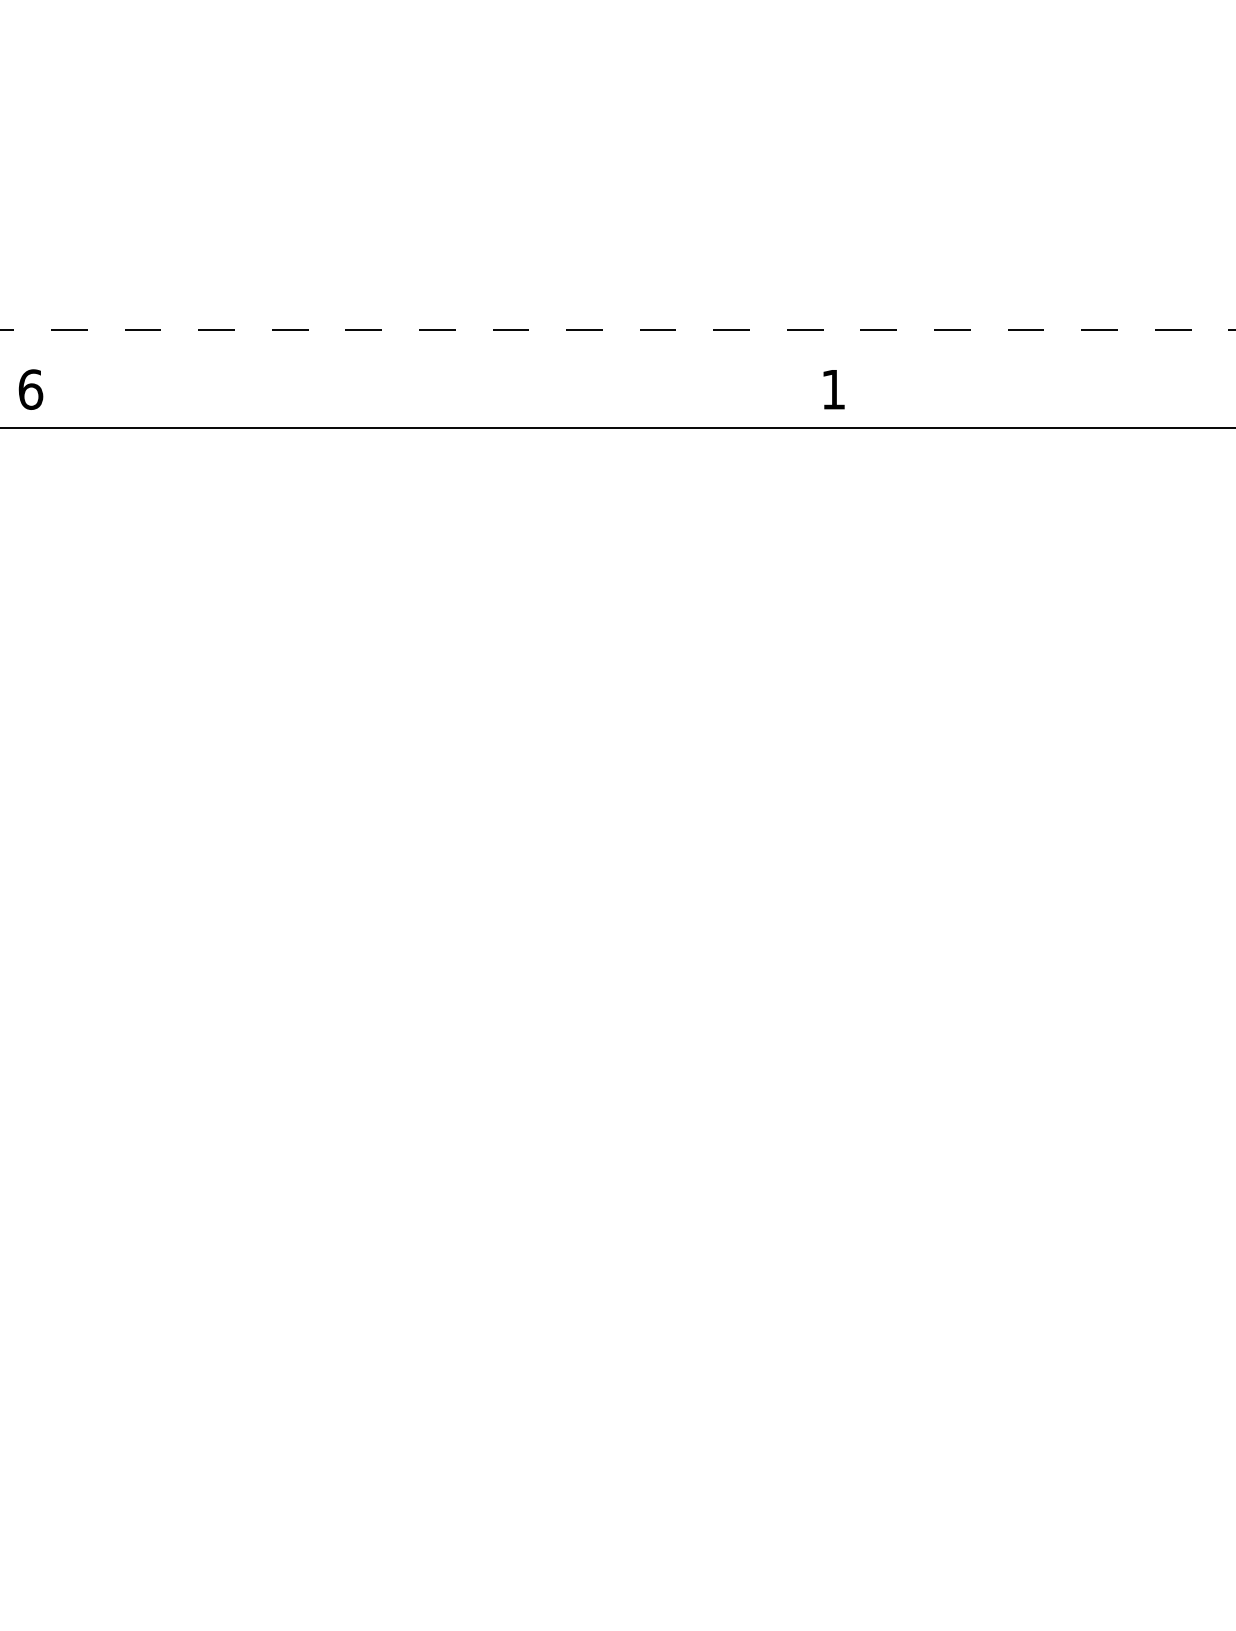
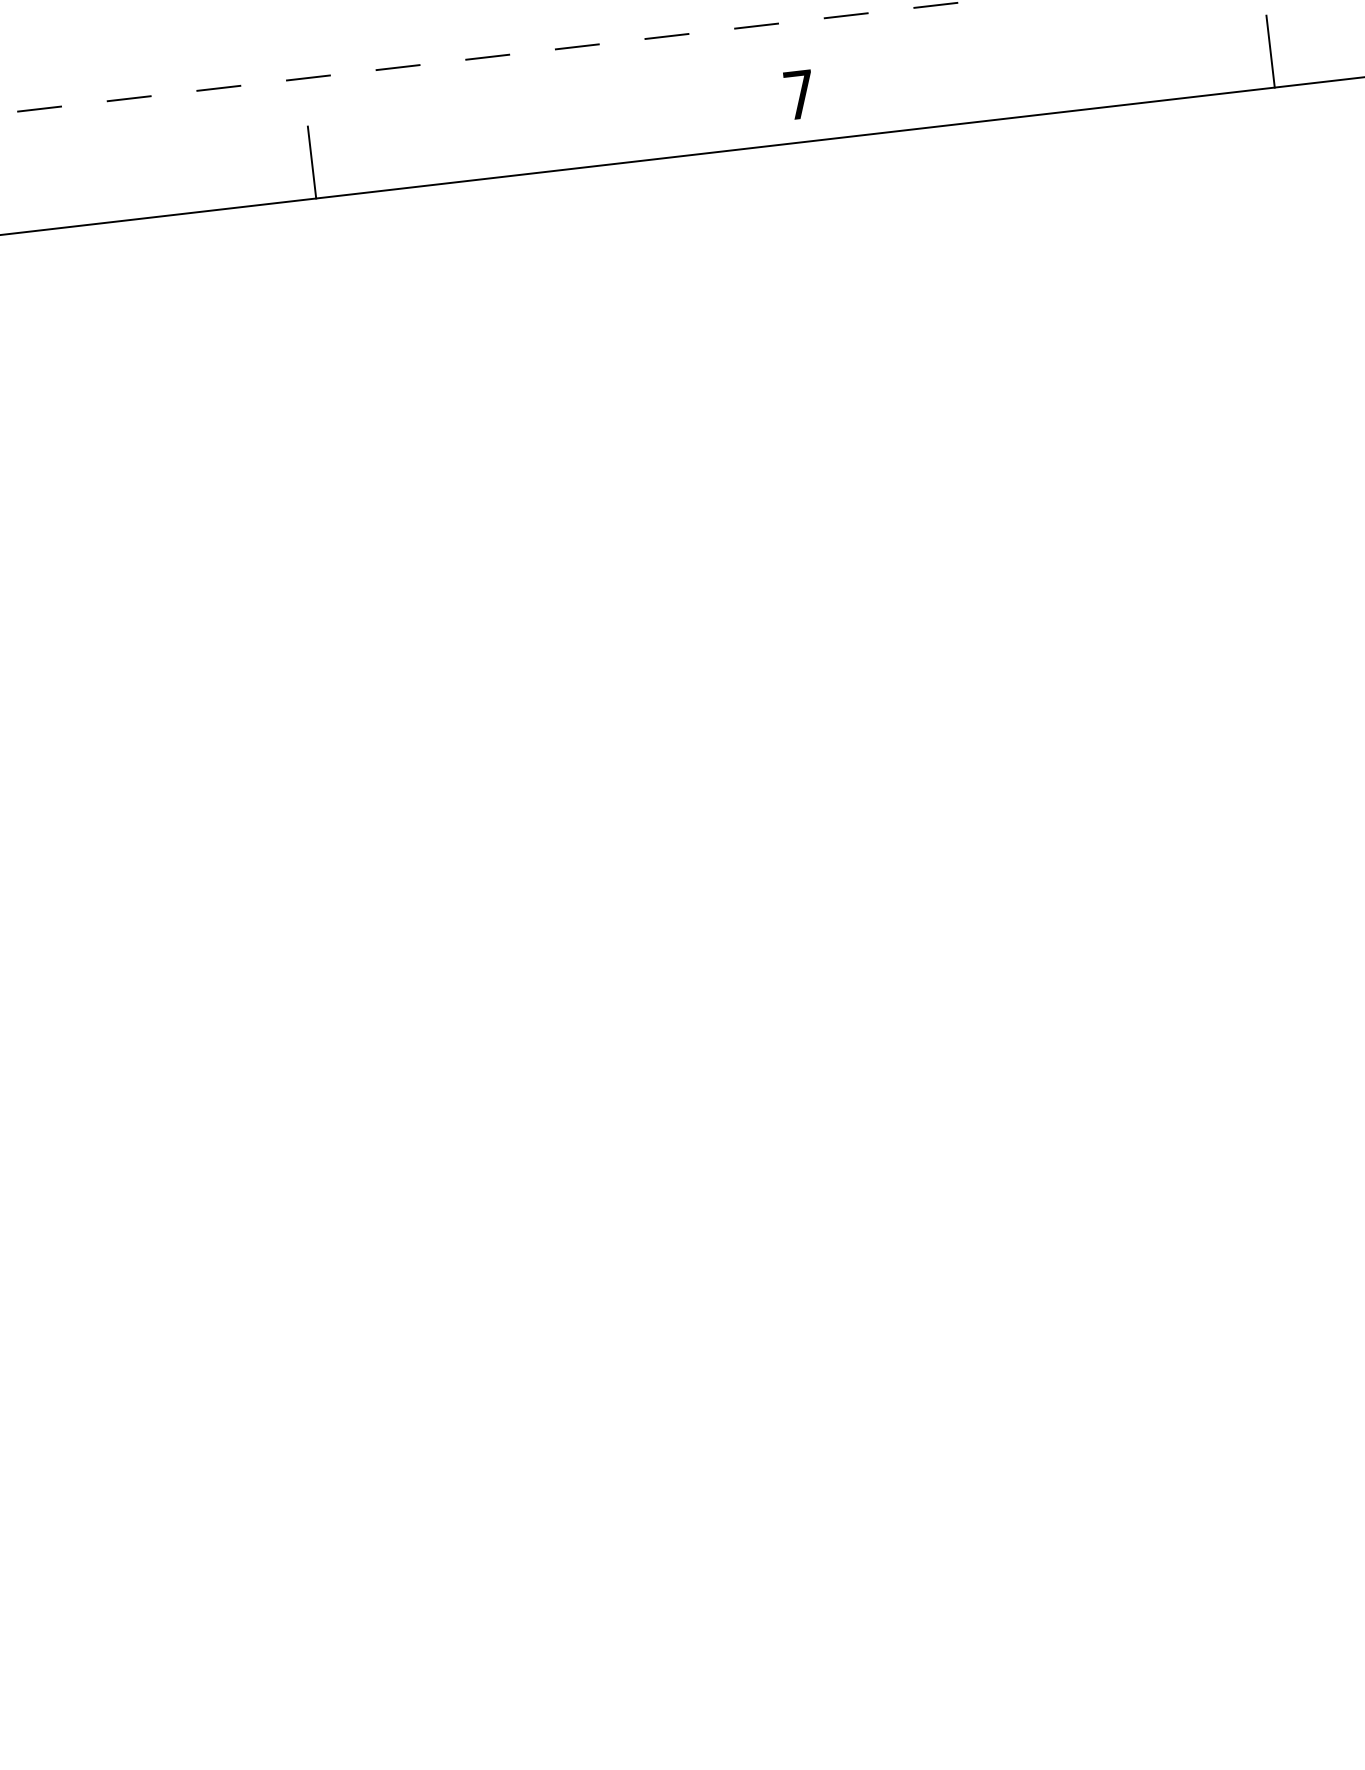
text: (833, 389) -> (799, 94), 1 -> 7
line: (432, 398) -> (312, 162), added
line: (1219, 398) -> (1270, 51), added

